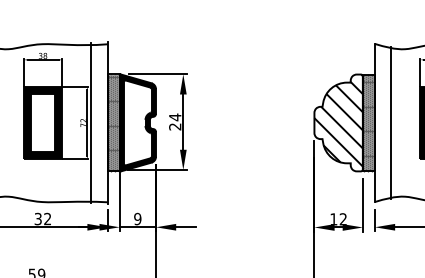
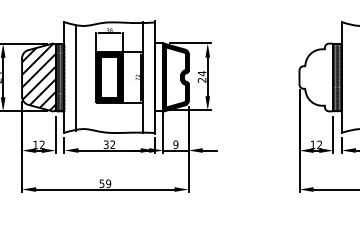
hatch: (338, 120) -> (316, 75), removed
hatch: (114, 121) -> (159, 76), removed
line: (391, 122) -> (353, 77), removed

